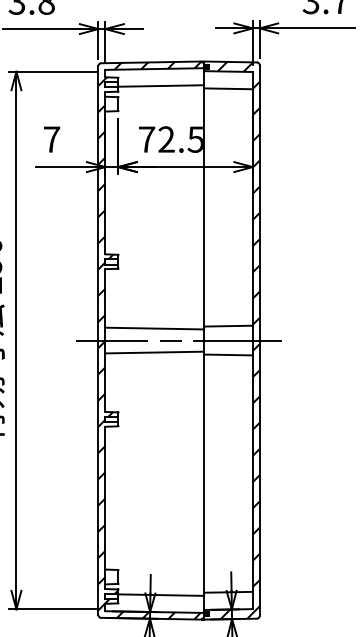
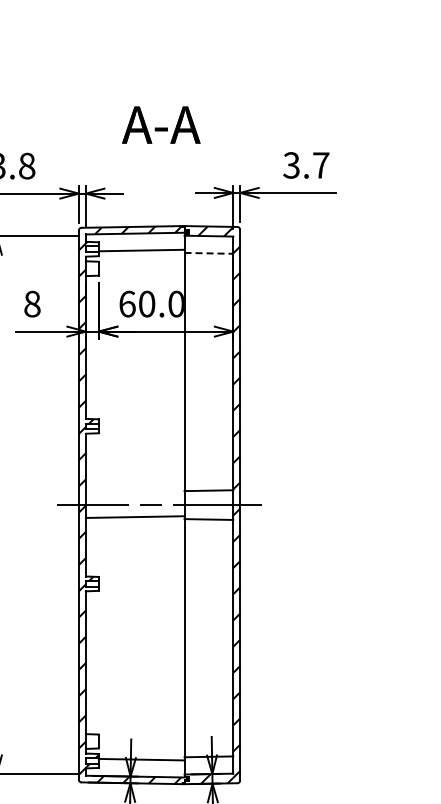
line: (229, 88) -> (209, 253), solid -> dashed
text: (52, 138) -> (32, 303), 7 -> 8
text: (171, 138) -> (151, 303), 72.5 -> 60.0
line: (154, 327) -> (134, 492), removed

